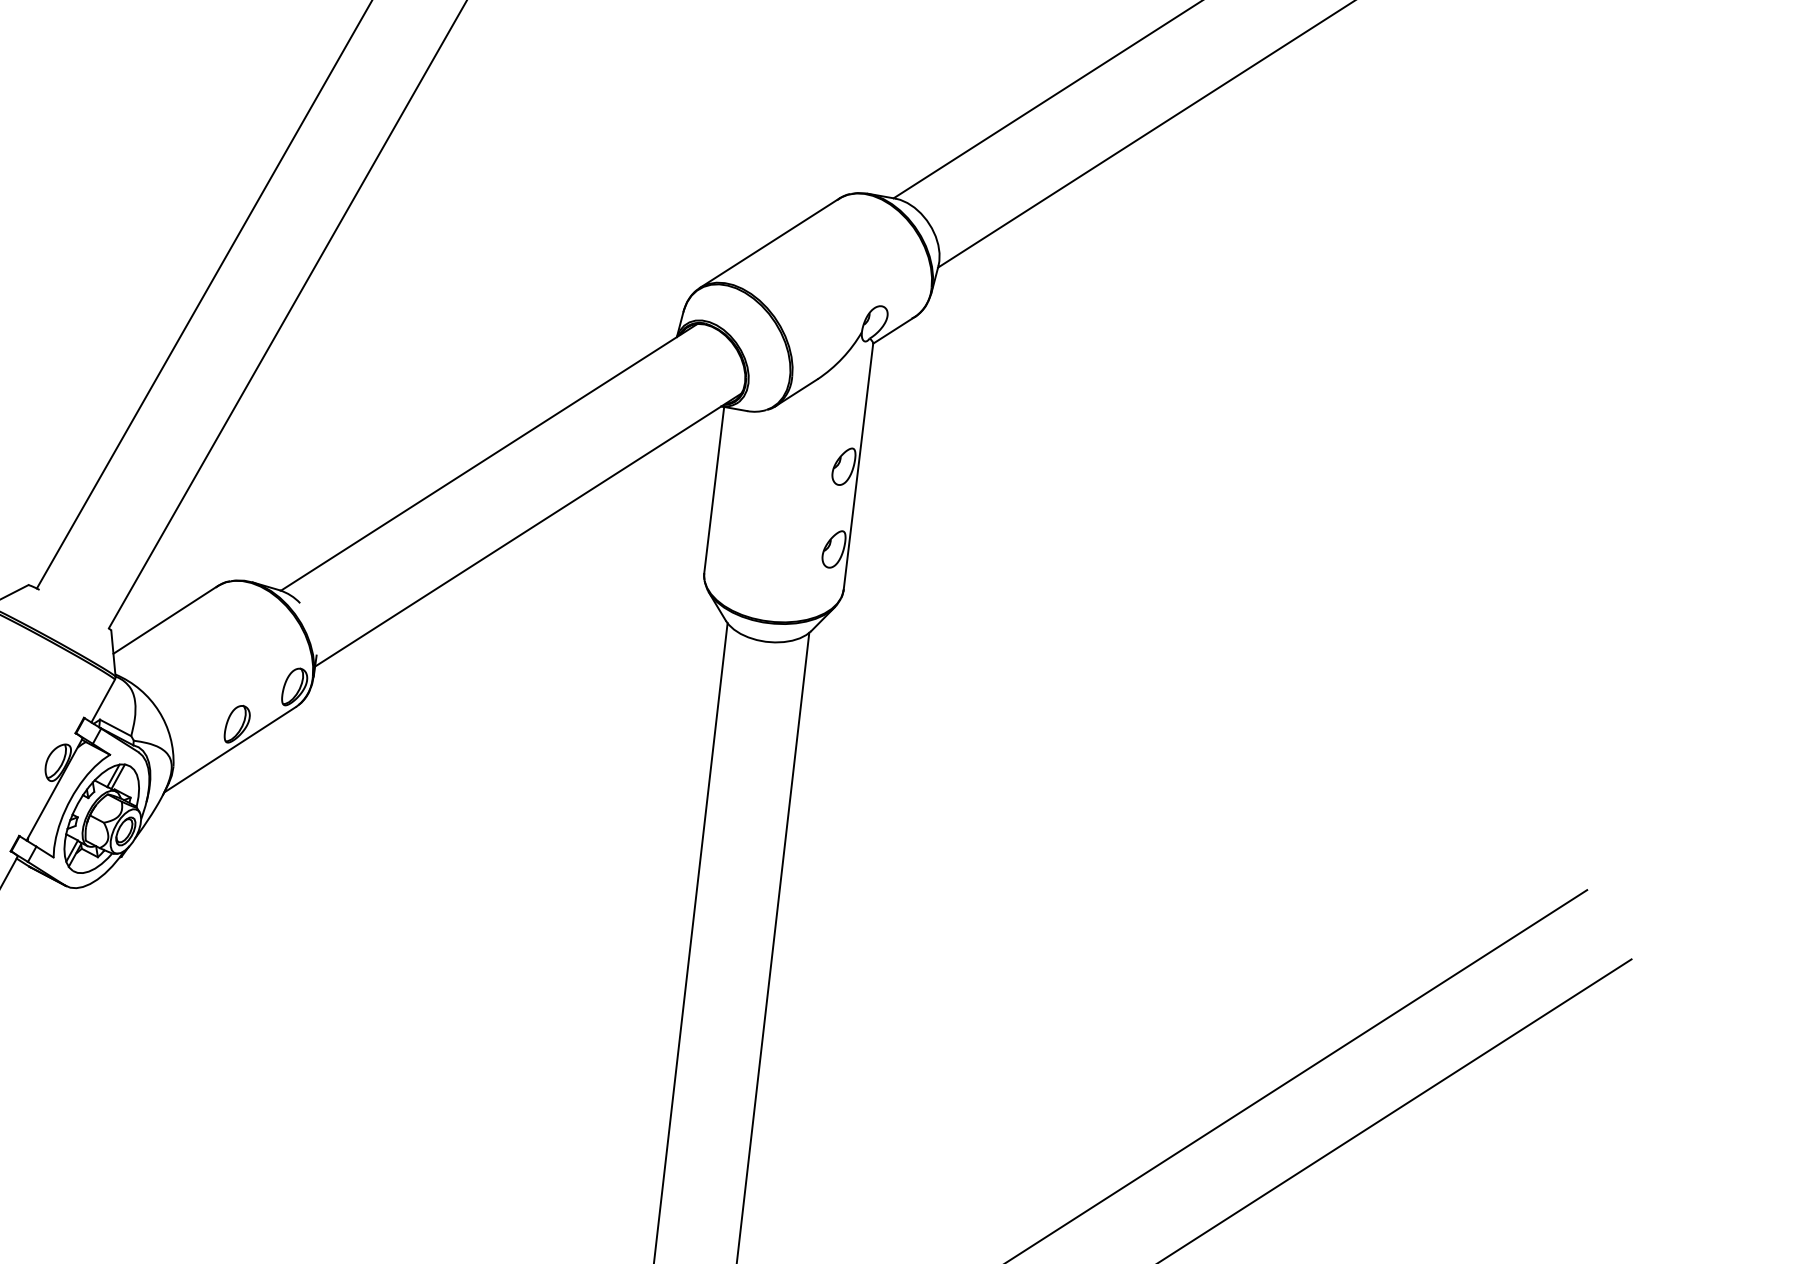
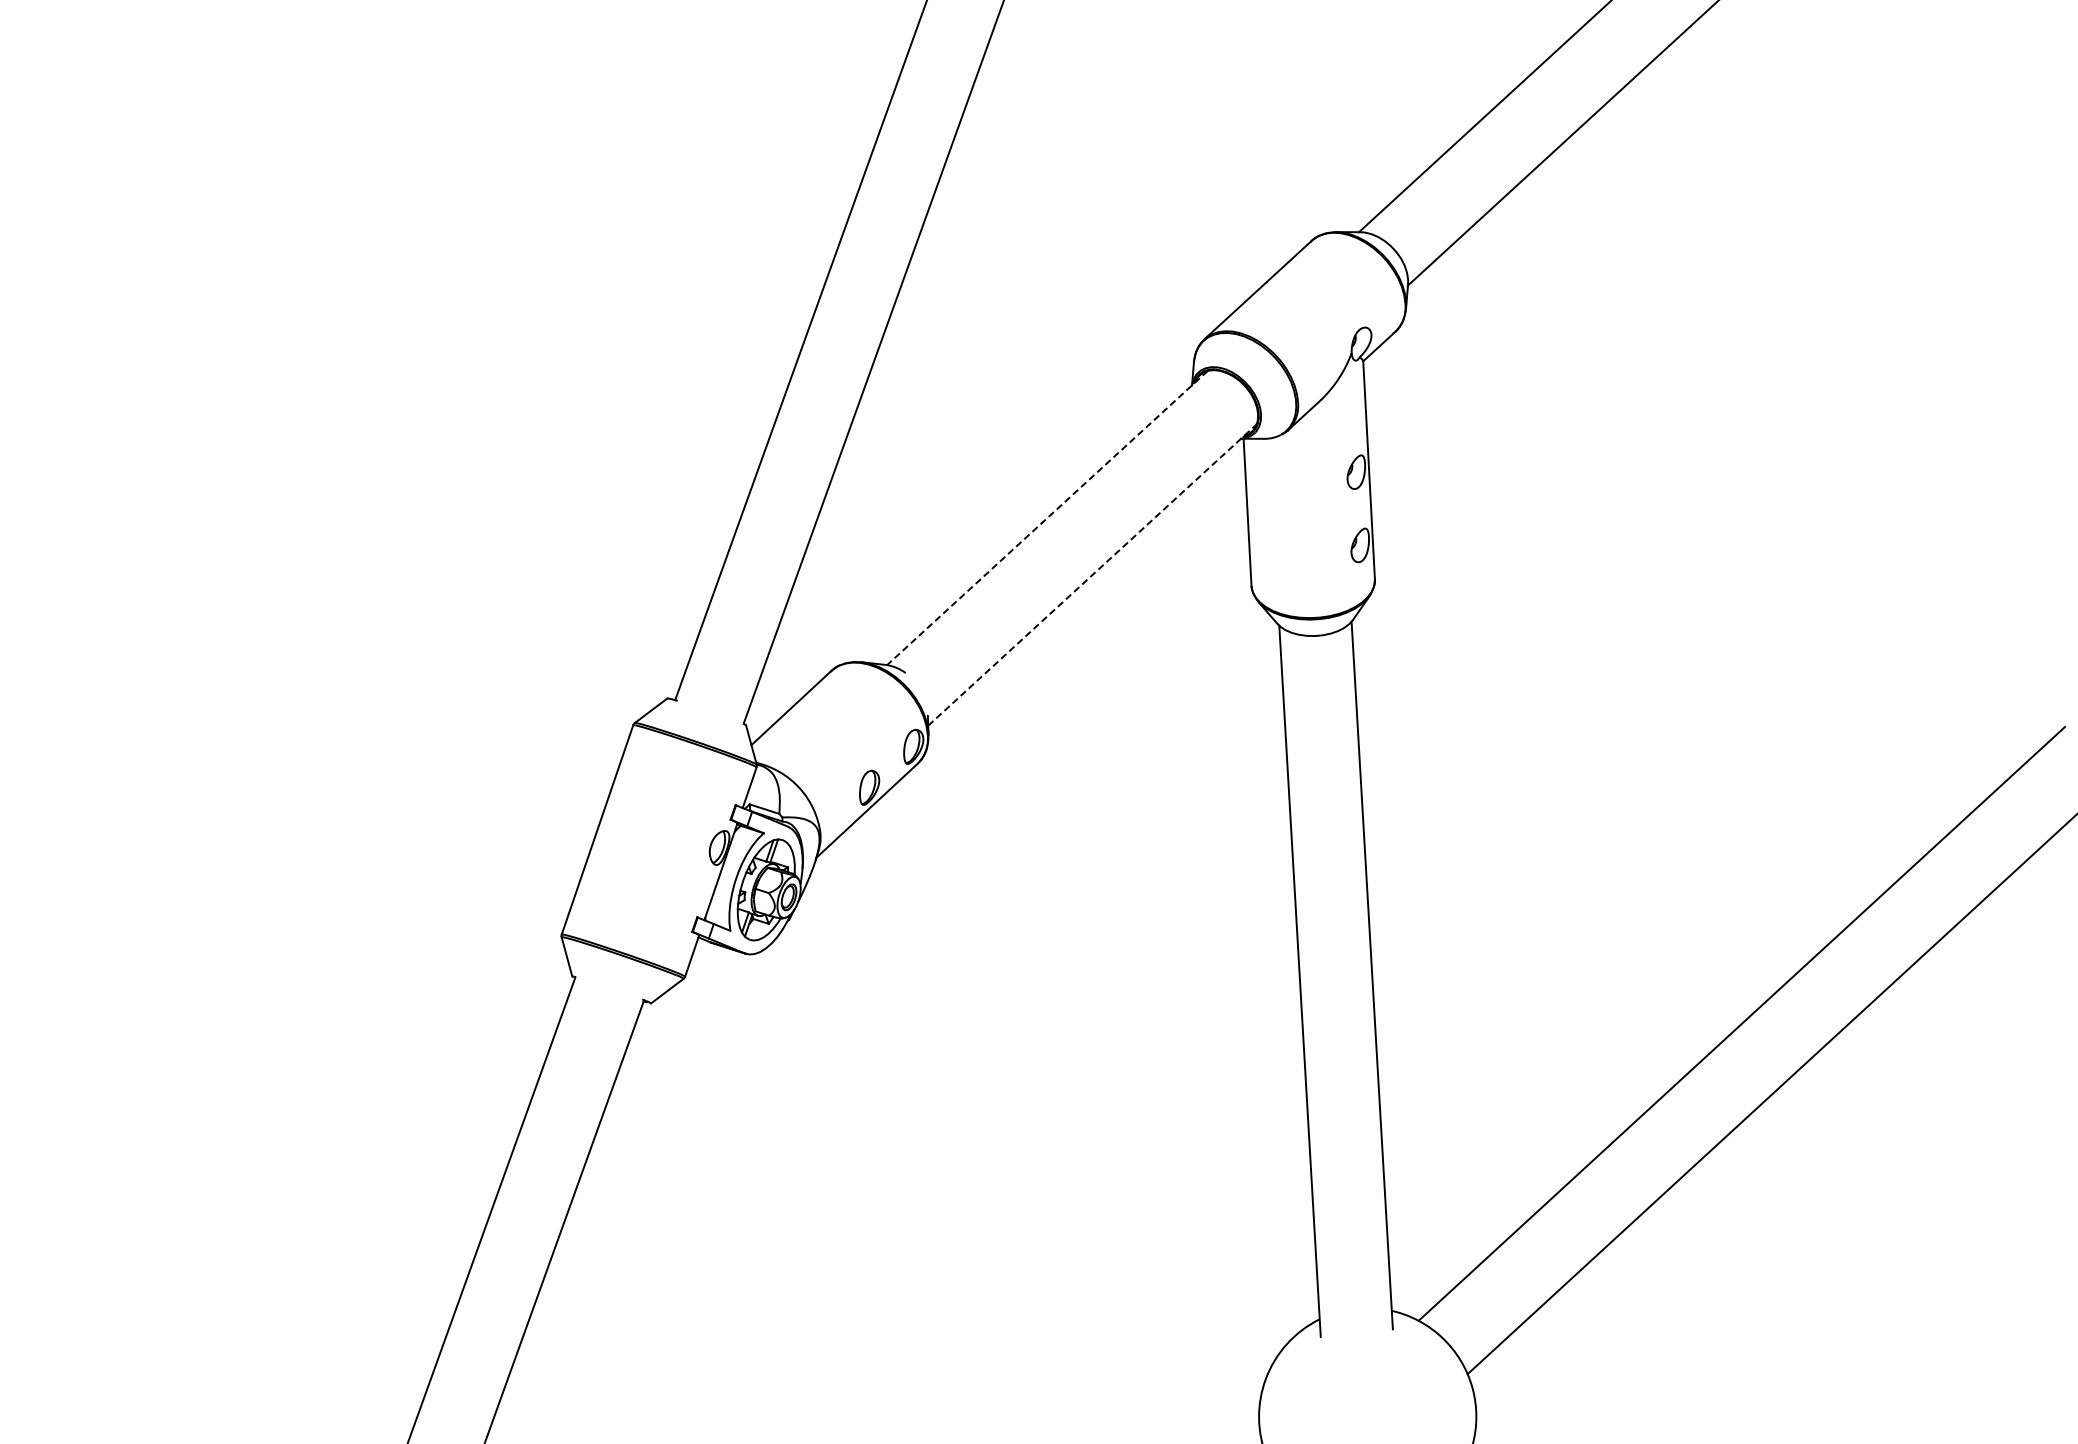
line: (489, 456) -> (1047, 517), solid -> dashed
line: (528, 530) -> (1092, 575), solid -> dashed

